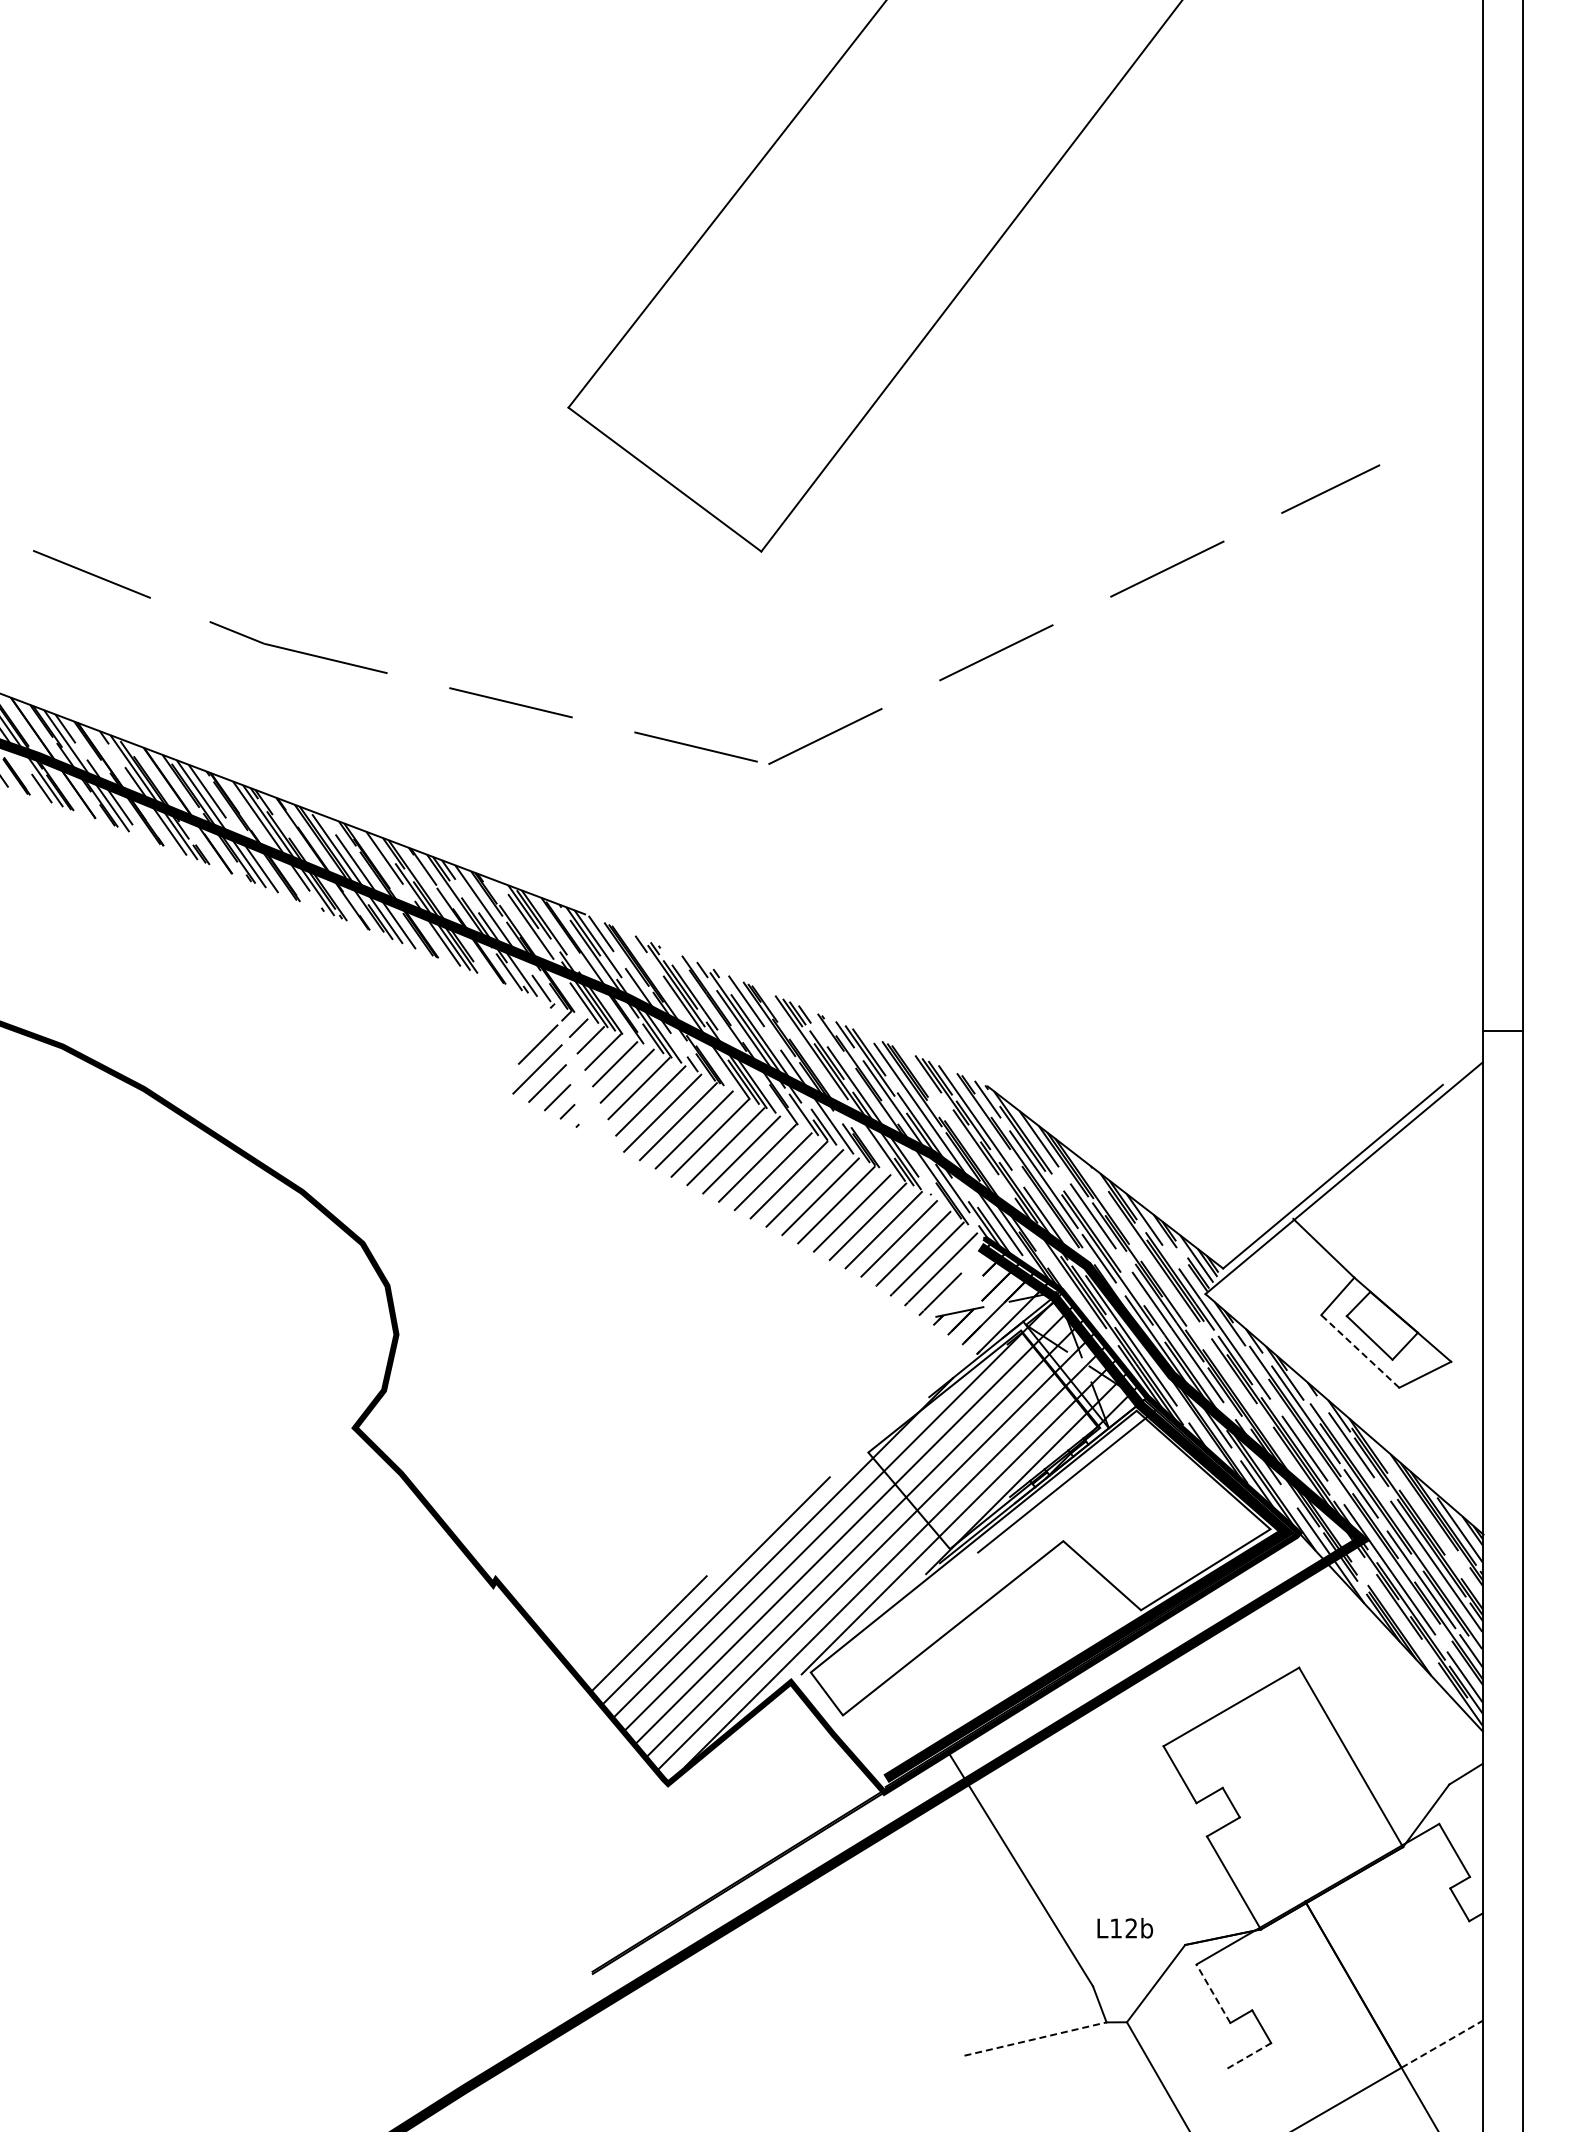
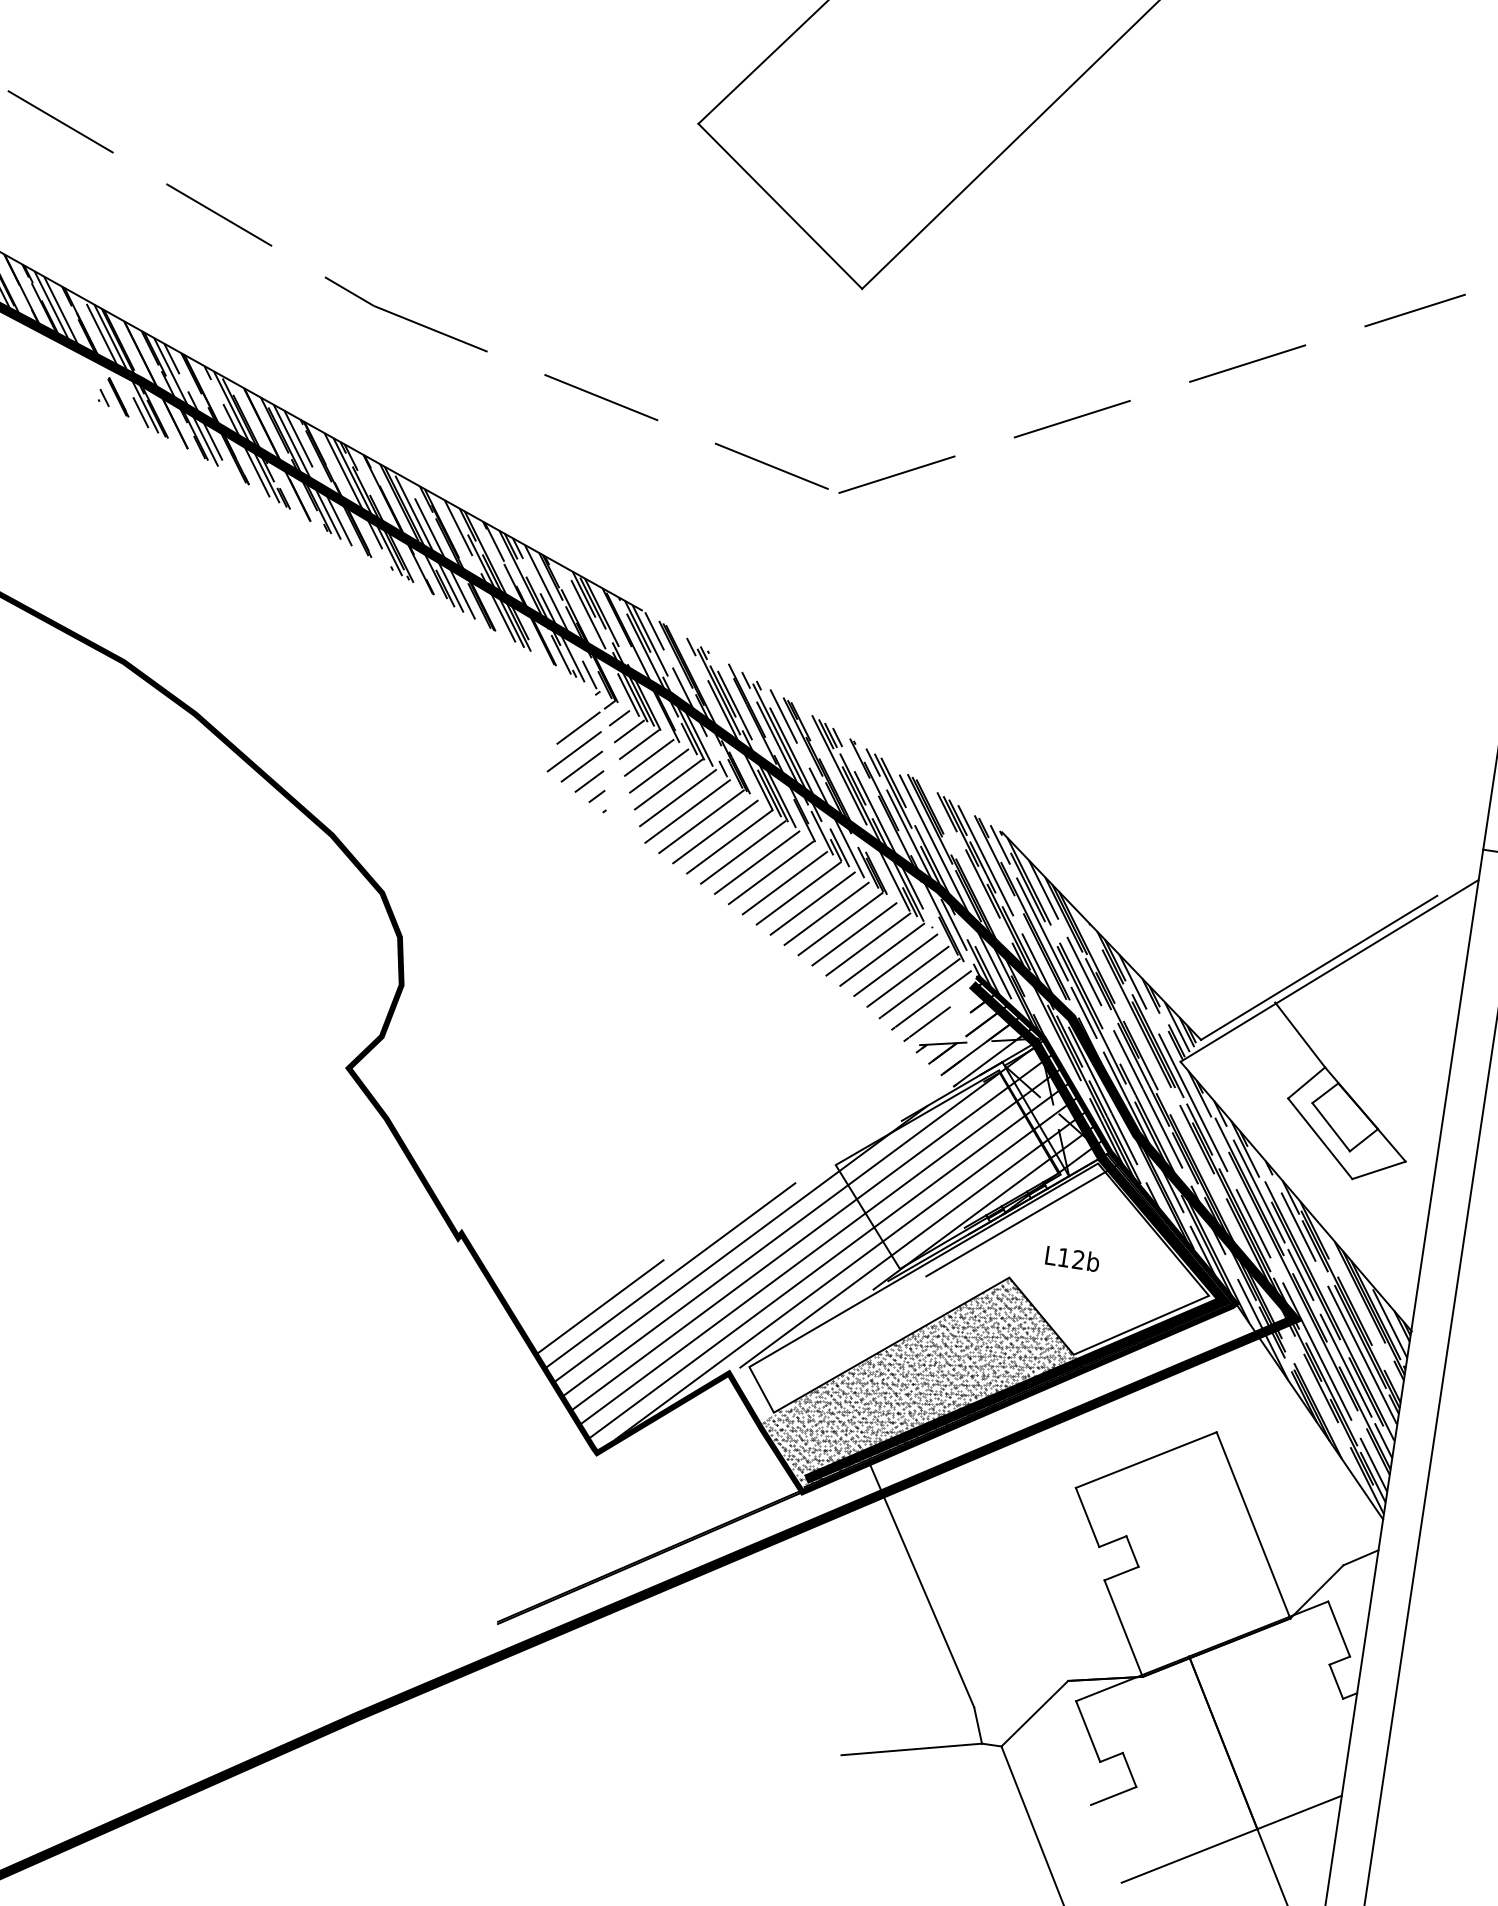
line: (1359, 1351) -> (1319, 1138), dashed -> solid
hatch: (990, 1663) -> (922, 1384), added
text: (1125, 1928) -> (1072, 1259), moved
line: (1213, 1993) -> (1088, 1731), dashed -> solid
line: (1035, 2039) -> (911, 1749), dashed -> solid
line: (1442, 2044) -> (1299, 1812), dashed -> solid
line: (1249, 2055) -> (1113, 1795), dashed -> solid

